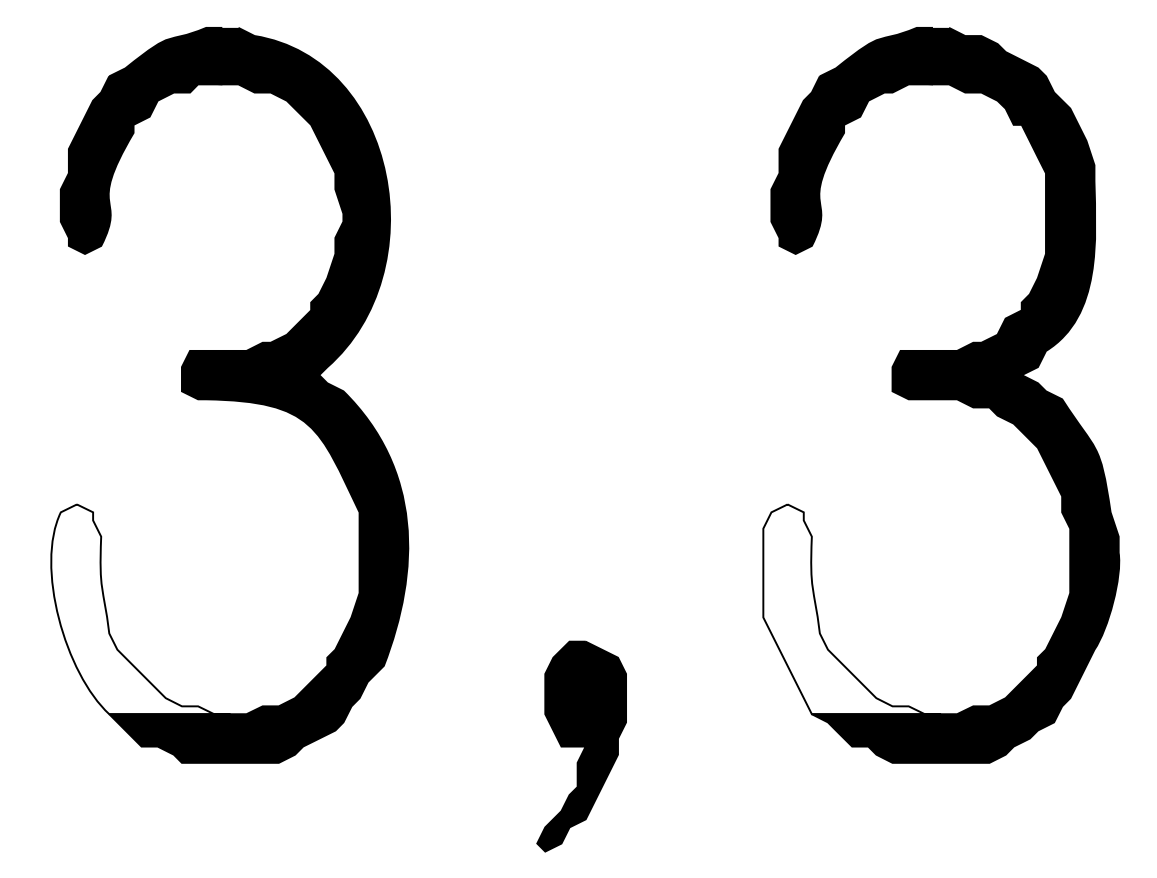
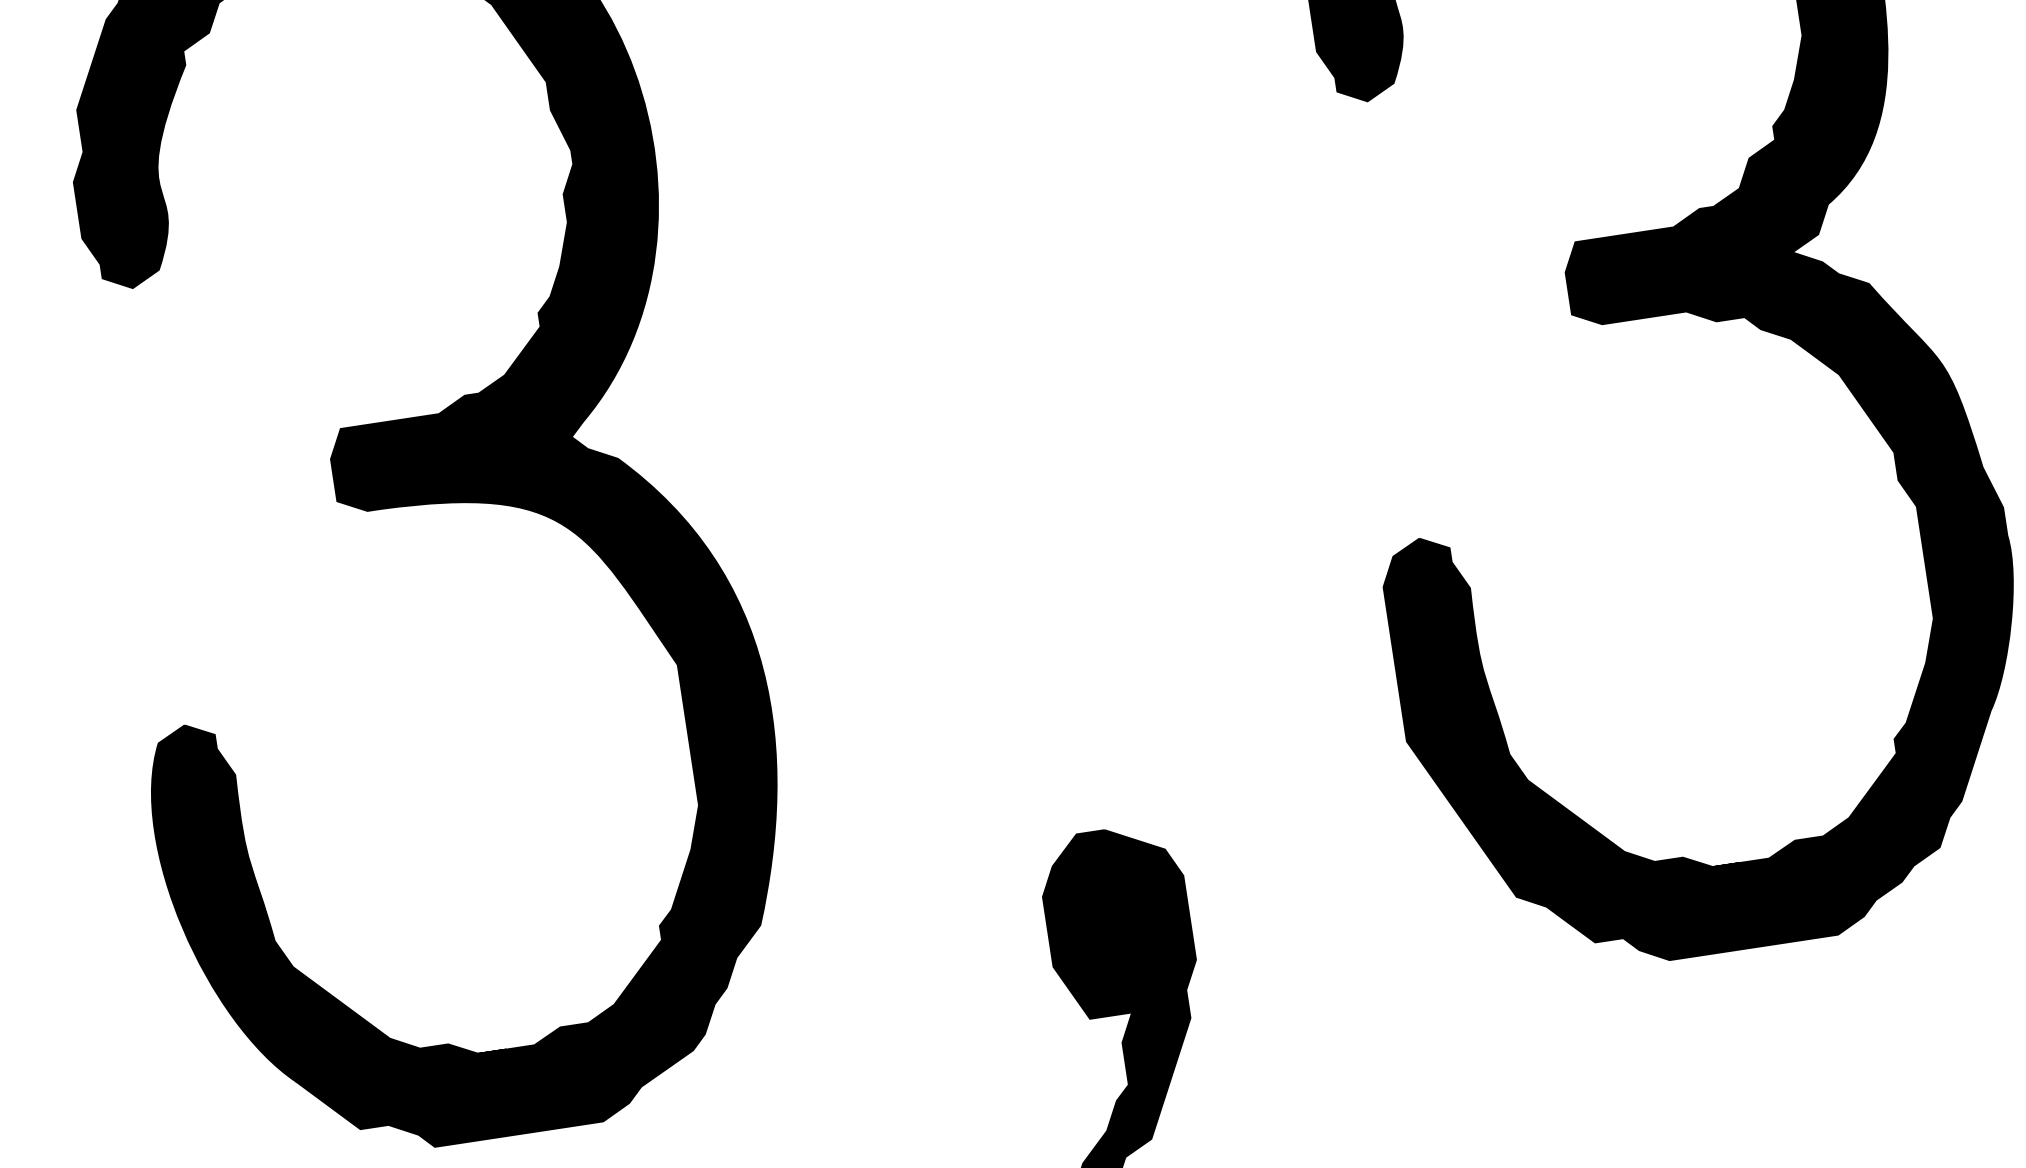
fill: (140, 609) -> (322, 891), added
fill: (852, 609) -> (1559, 704), added

